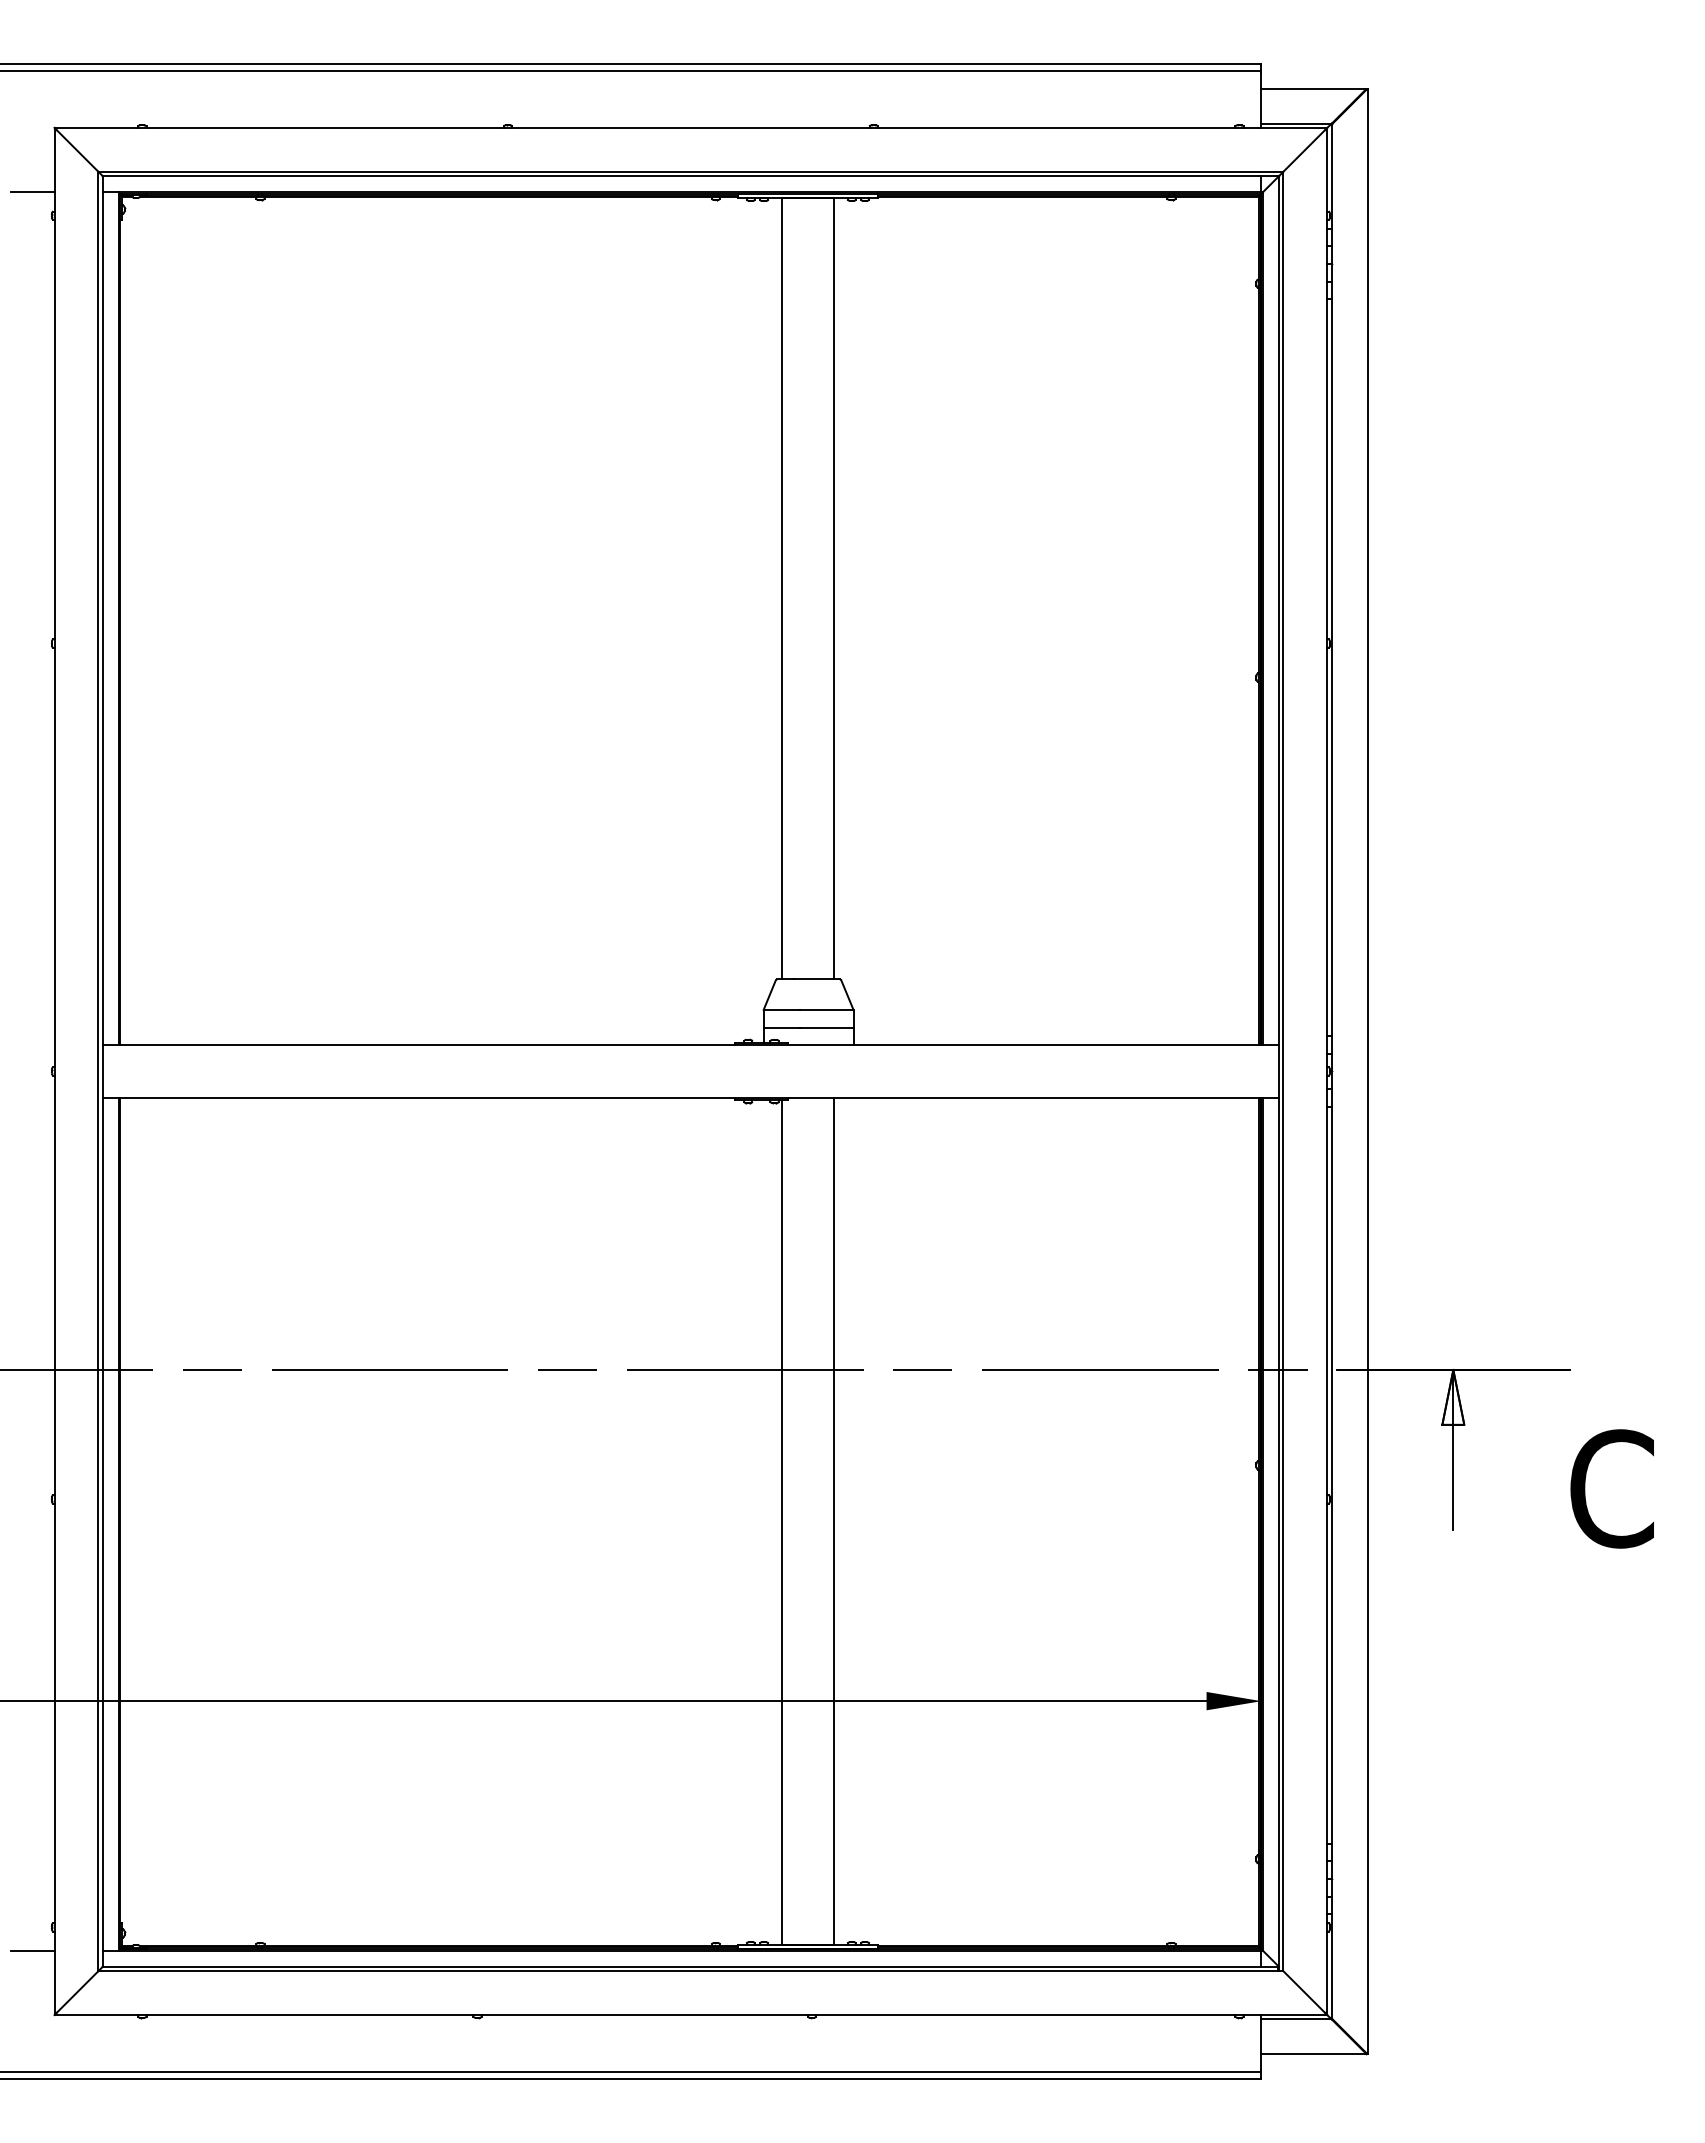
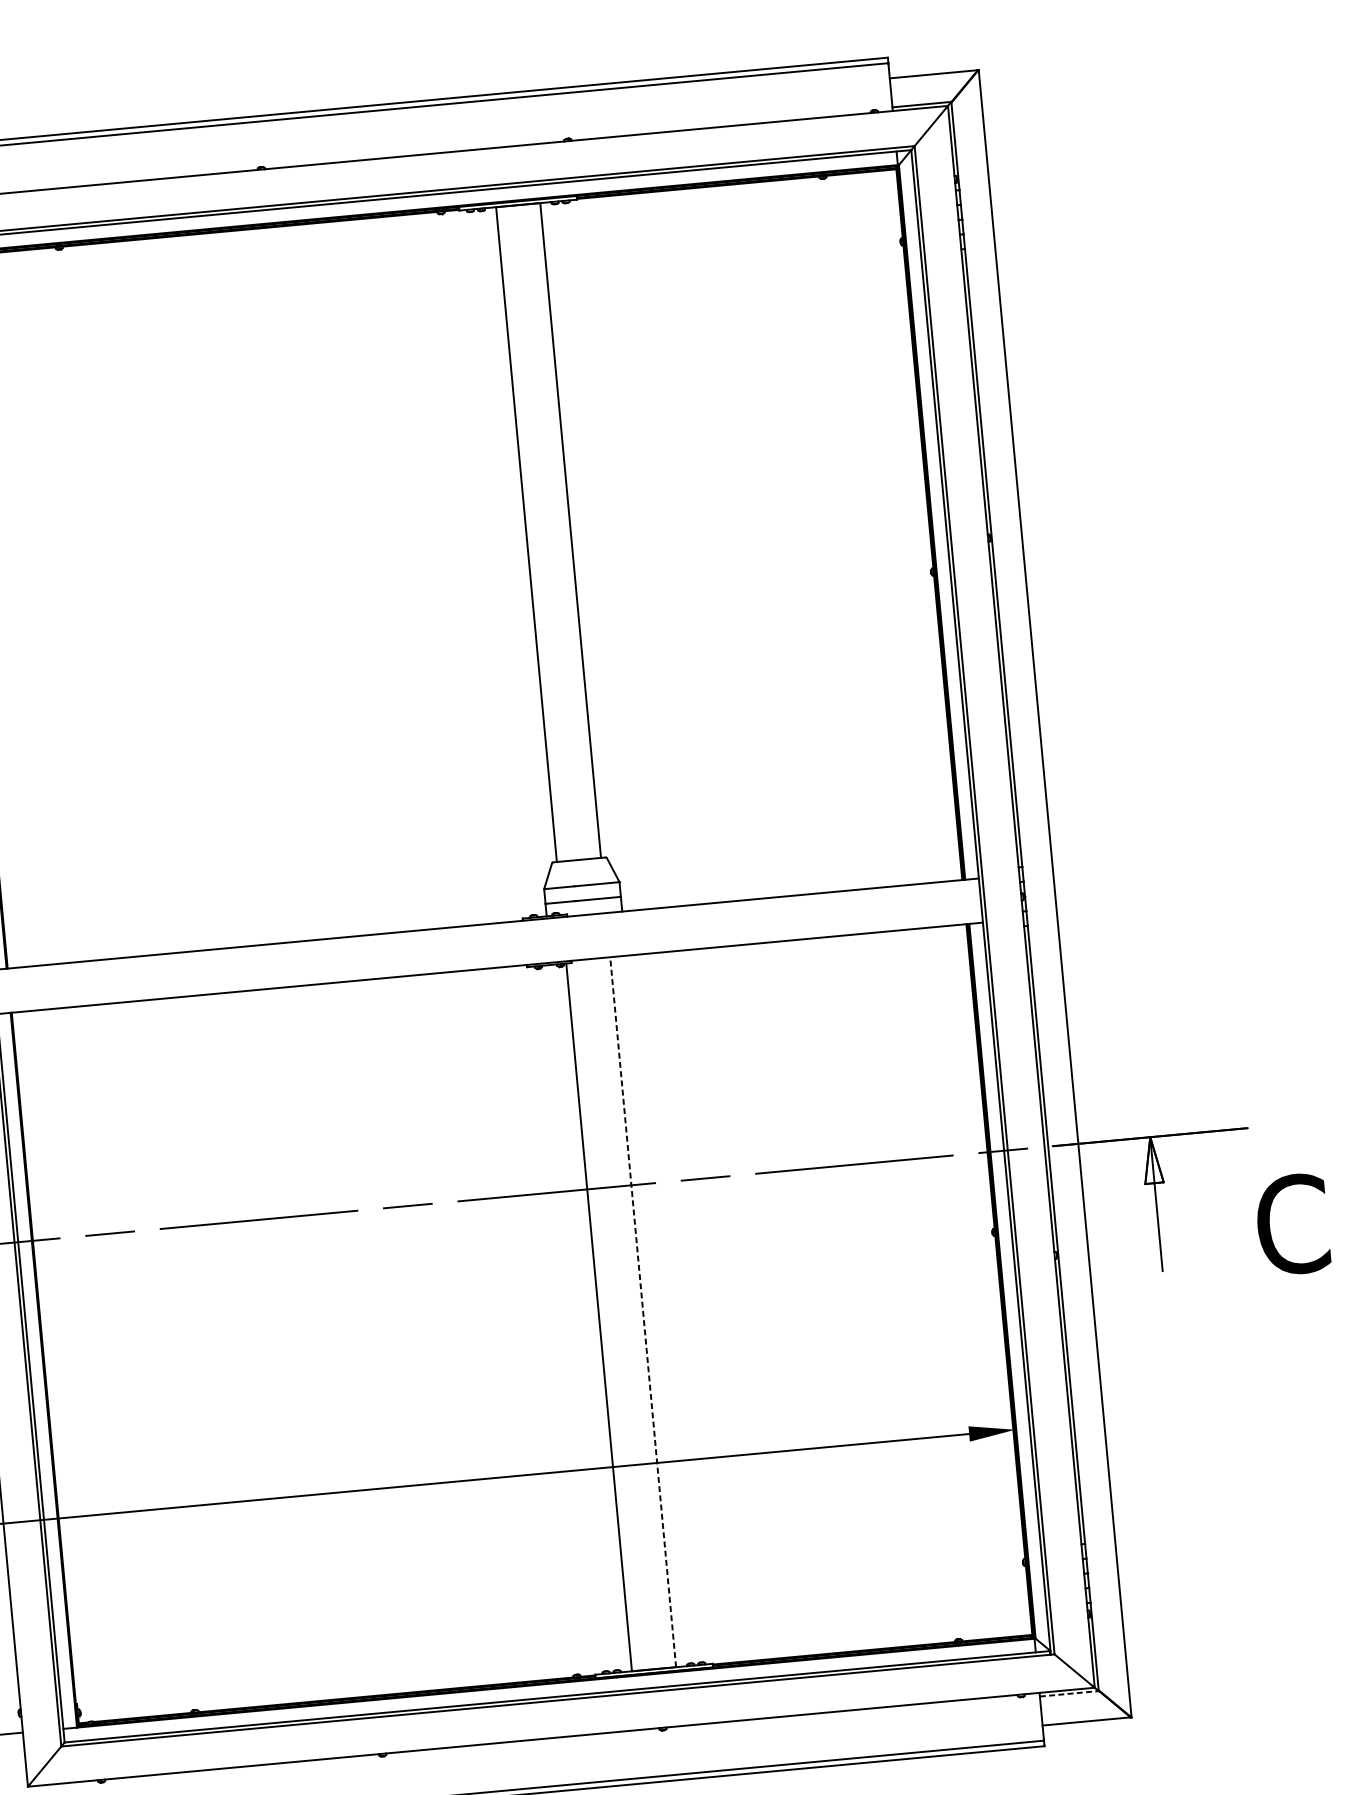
line: (834, 1521) -> (643, 1312), solid -> dashed
line: (1297, 2019) -> (1070, 1693), solid -> dashed

